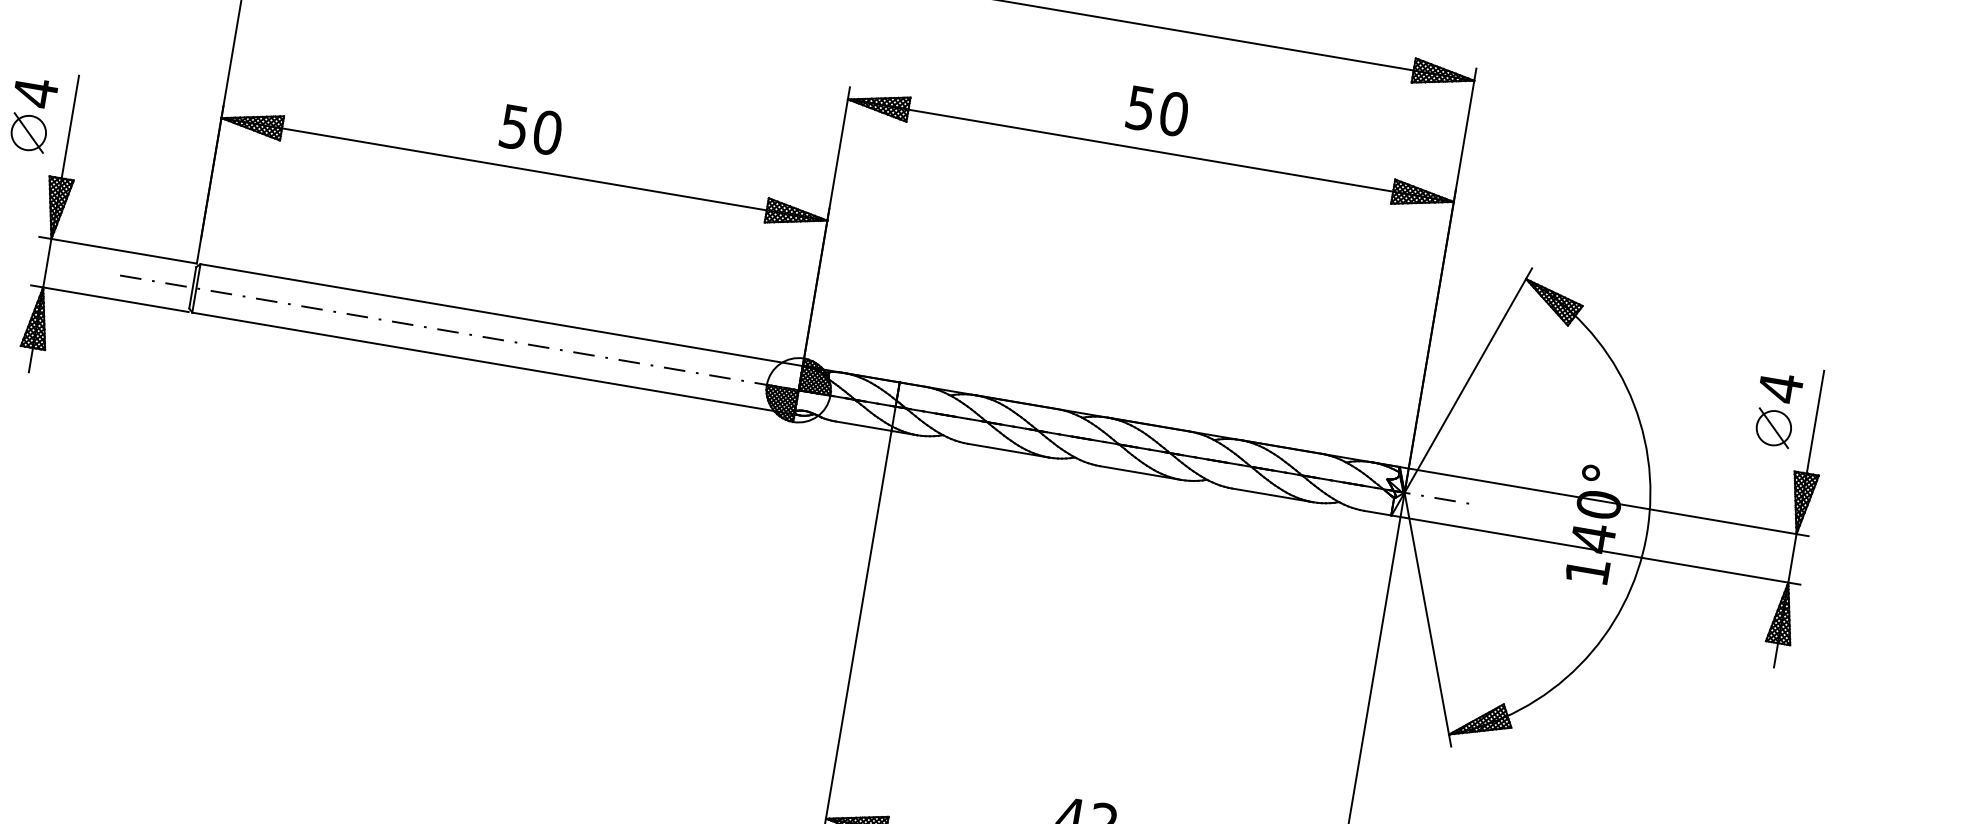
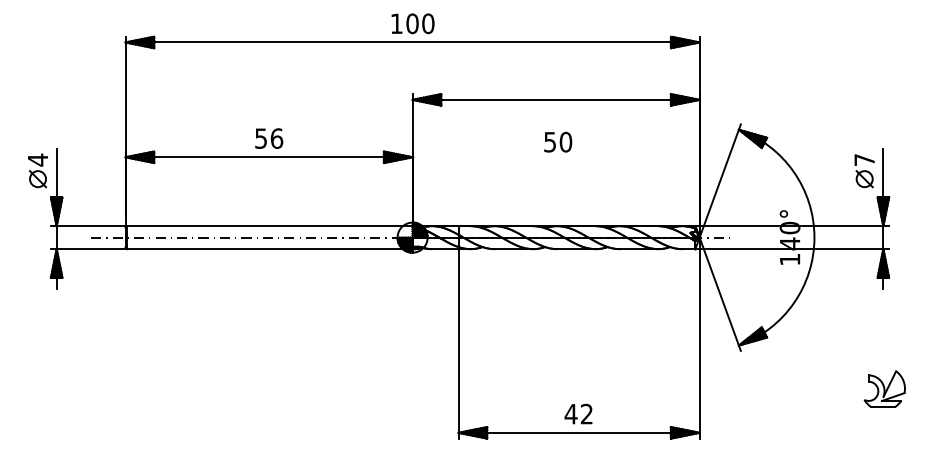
text: (1158, 109) -> (558, 141), moved
text: (546, 132) -> (276, 138), 50 -> 56
text: (1780, 386) -> (864, 159), 4 -> 7

